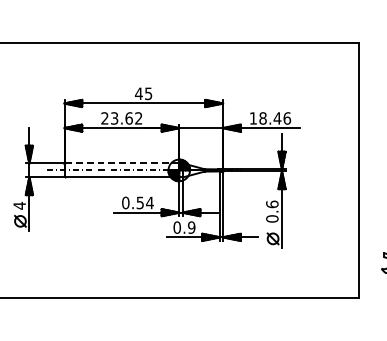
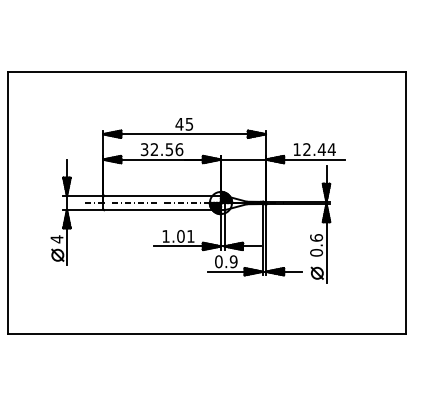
text: (122, 118) -> (162, 149), 23.62 -> 32.56
text: (275, 118) -> (319, 149), 18.46 -> 12.44
line: (122, 163) -> (162, 195), dashed -> solid
text: (137, 203) -> (178, 236), 0.54 -> 1.01

